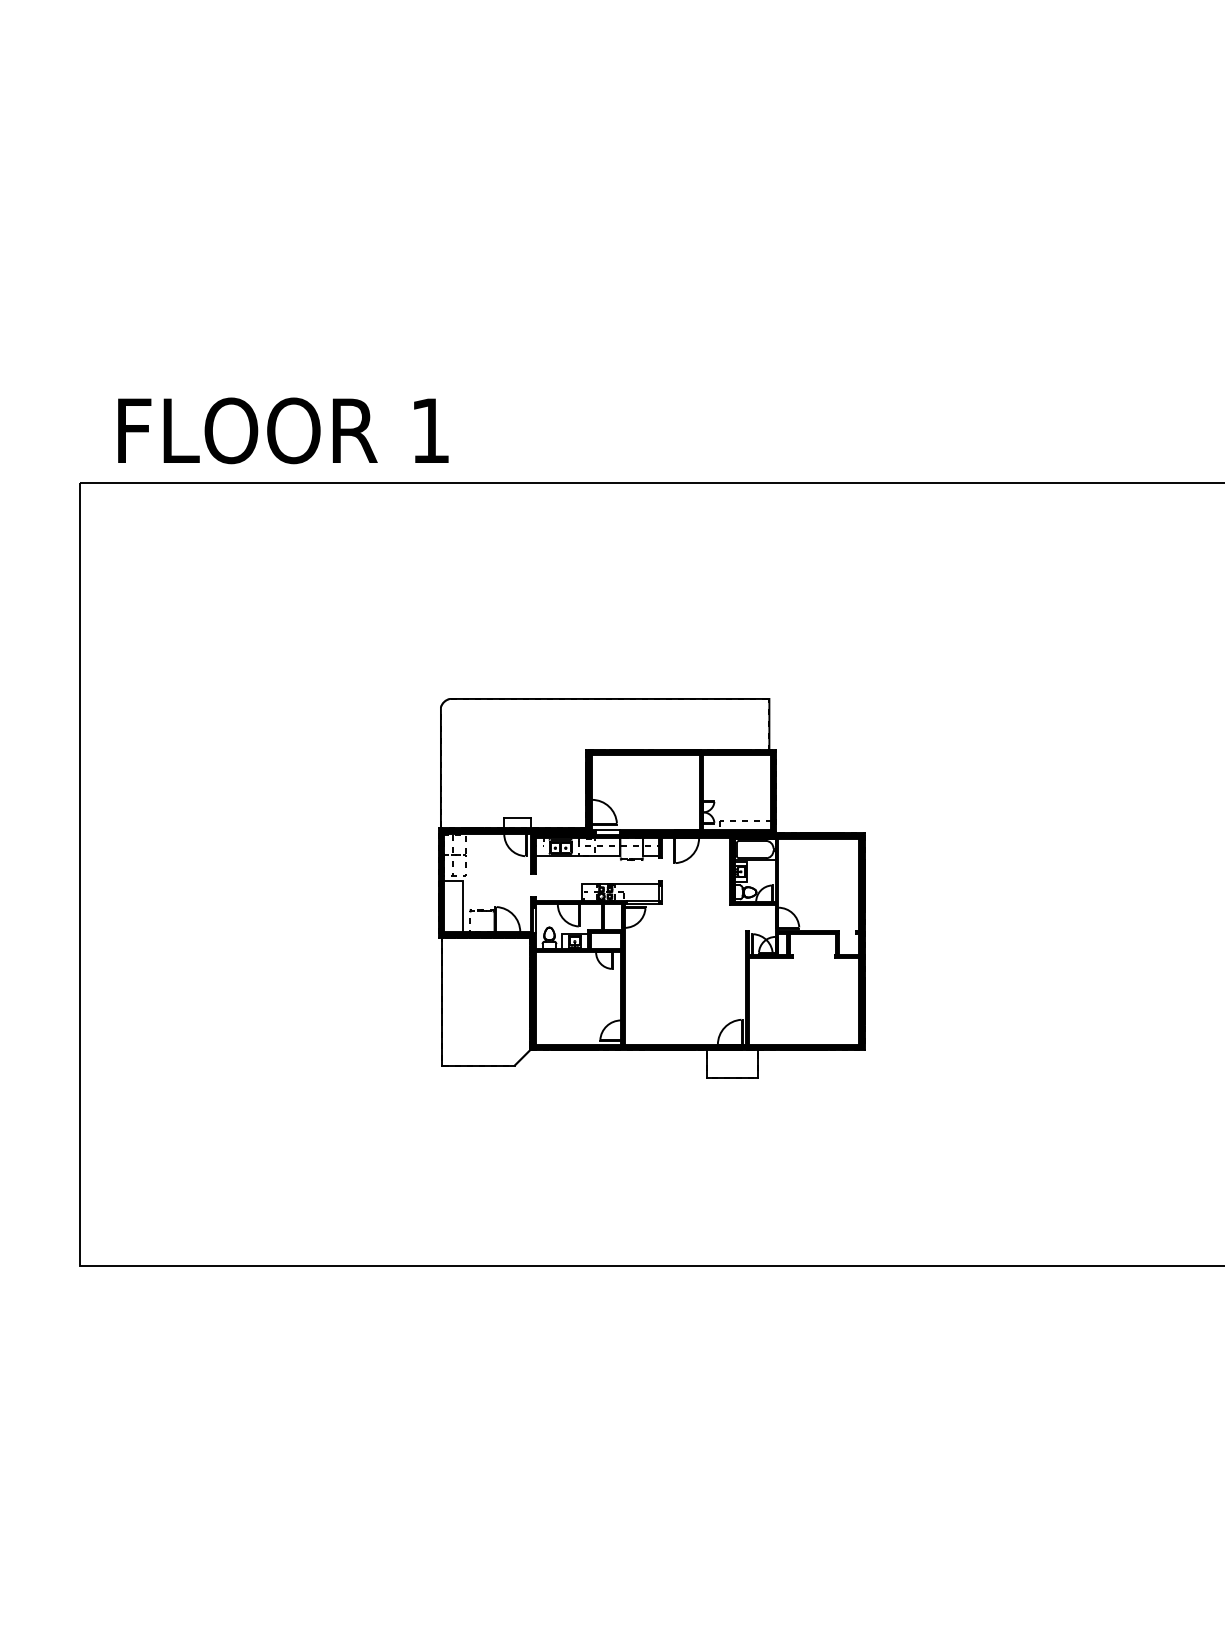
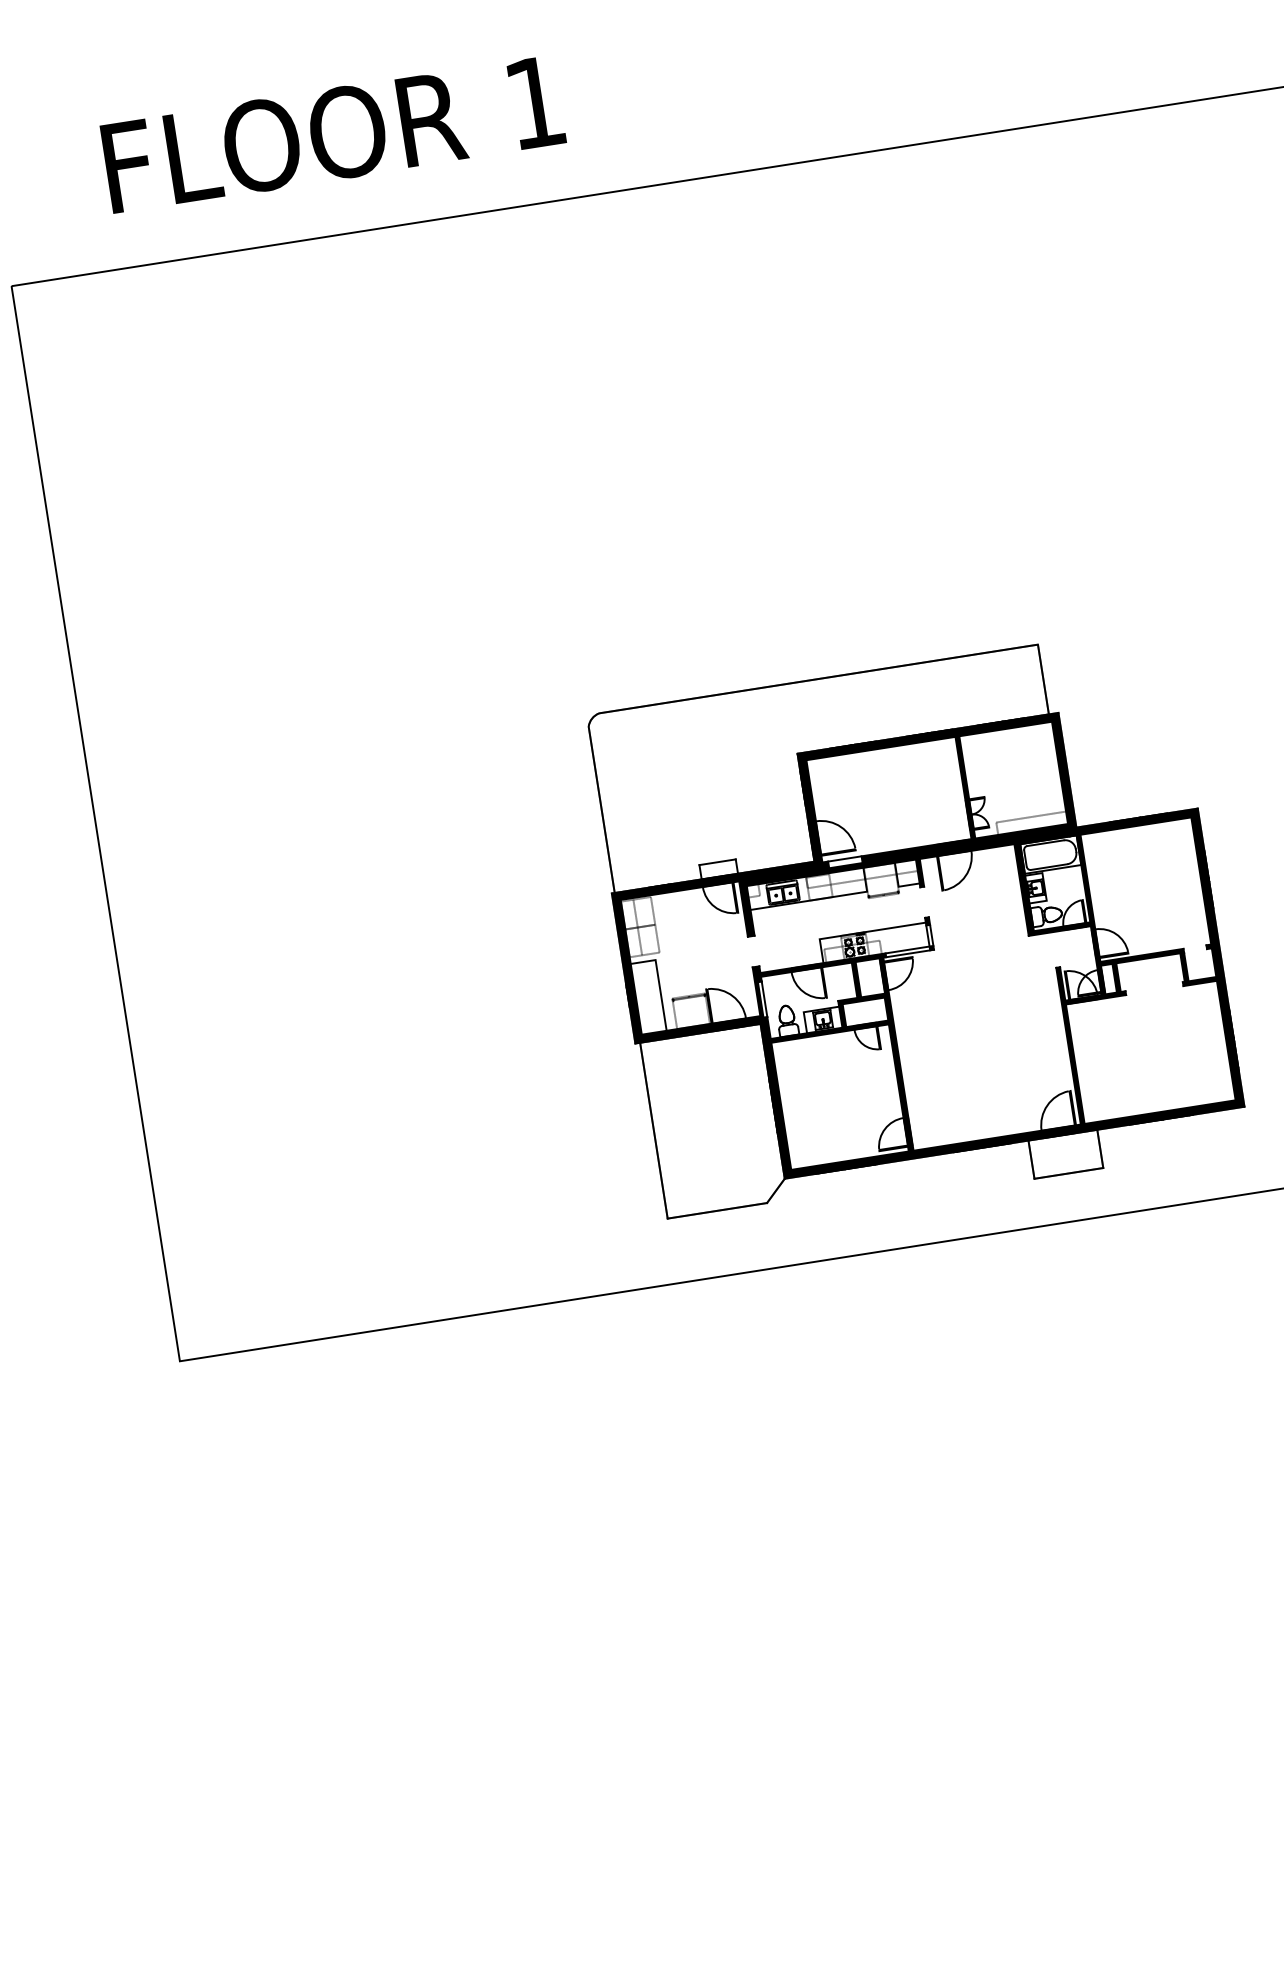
text: (283, 430) -> (333, 133), moved
part: (651, 888) -> (916, 930), moved

